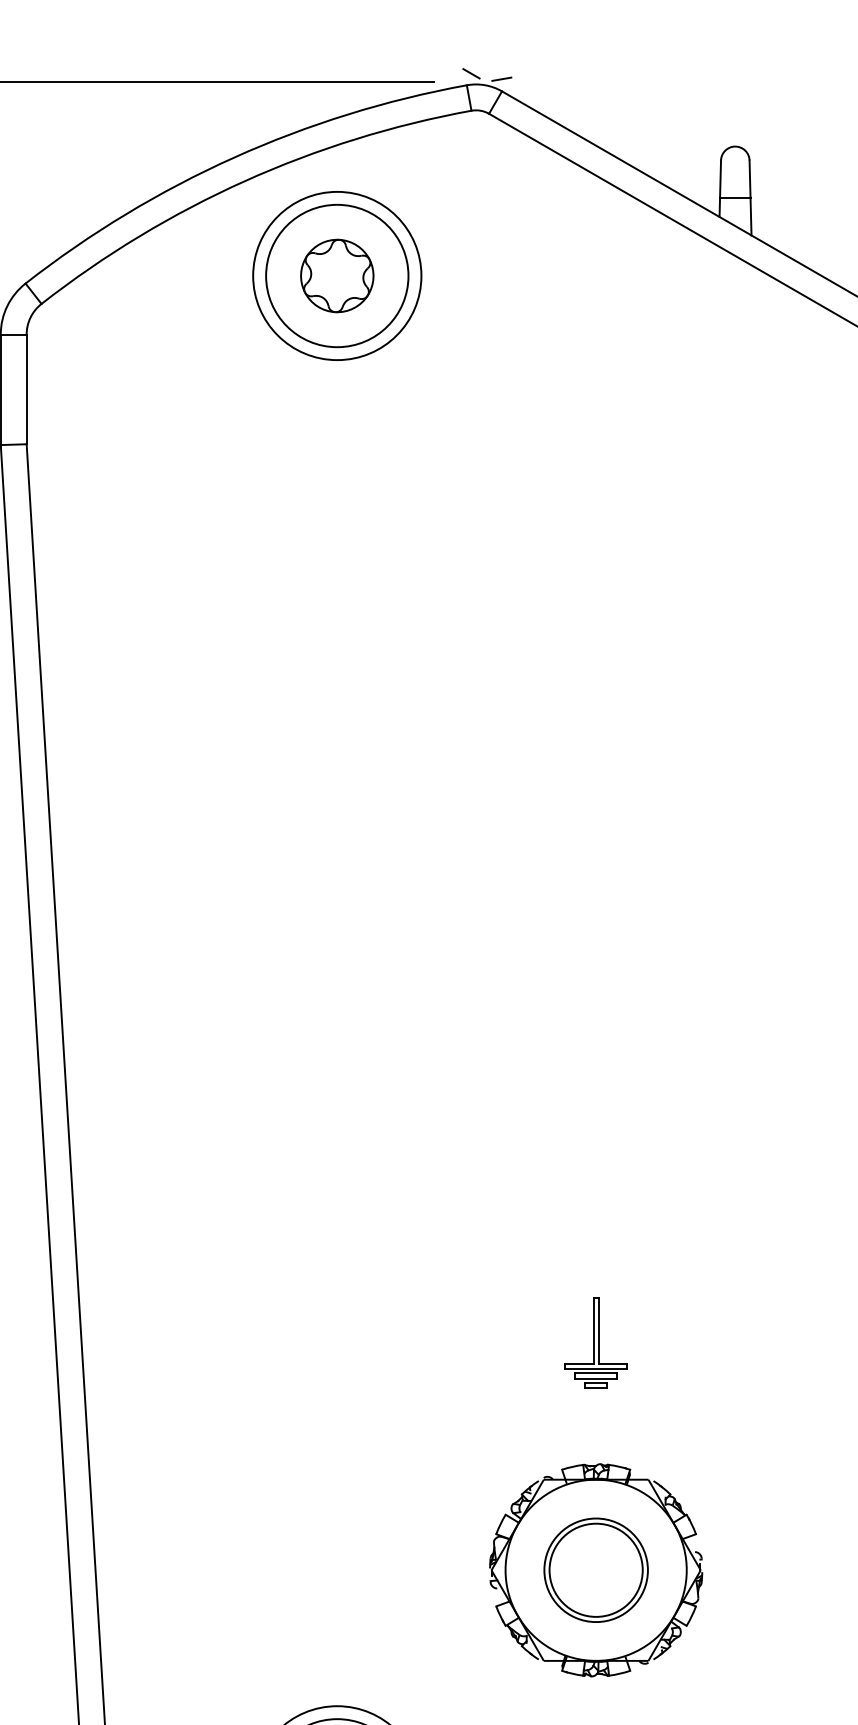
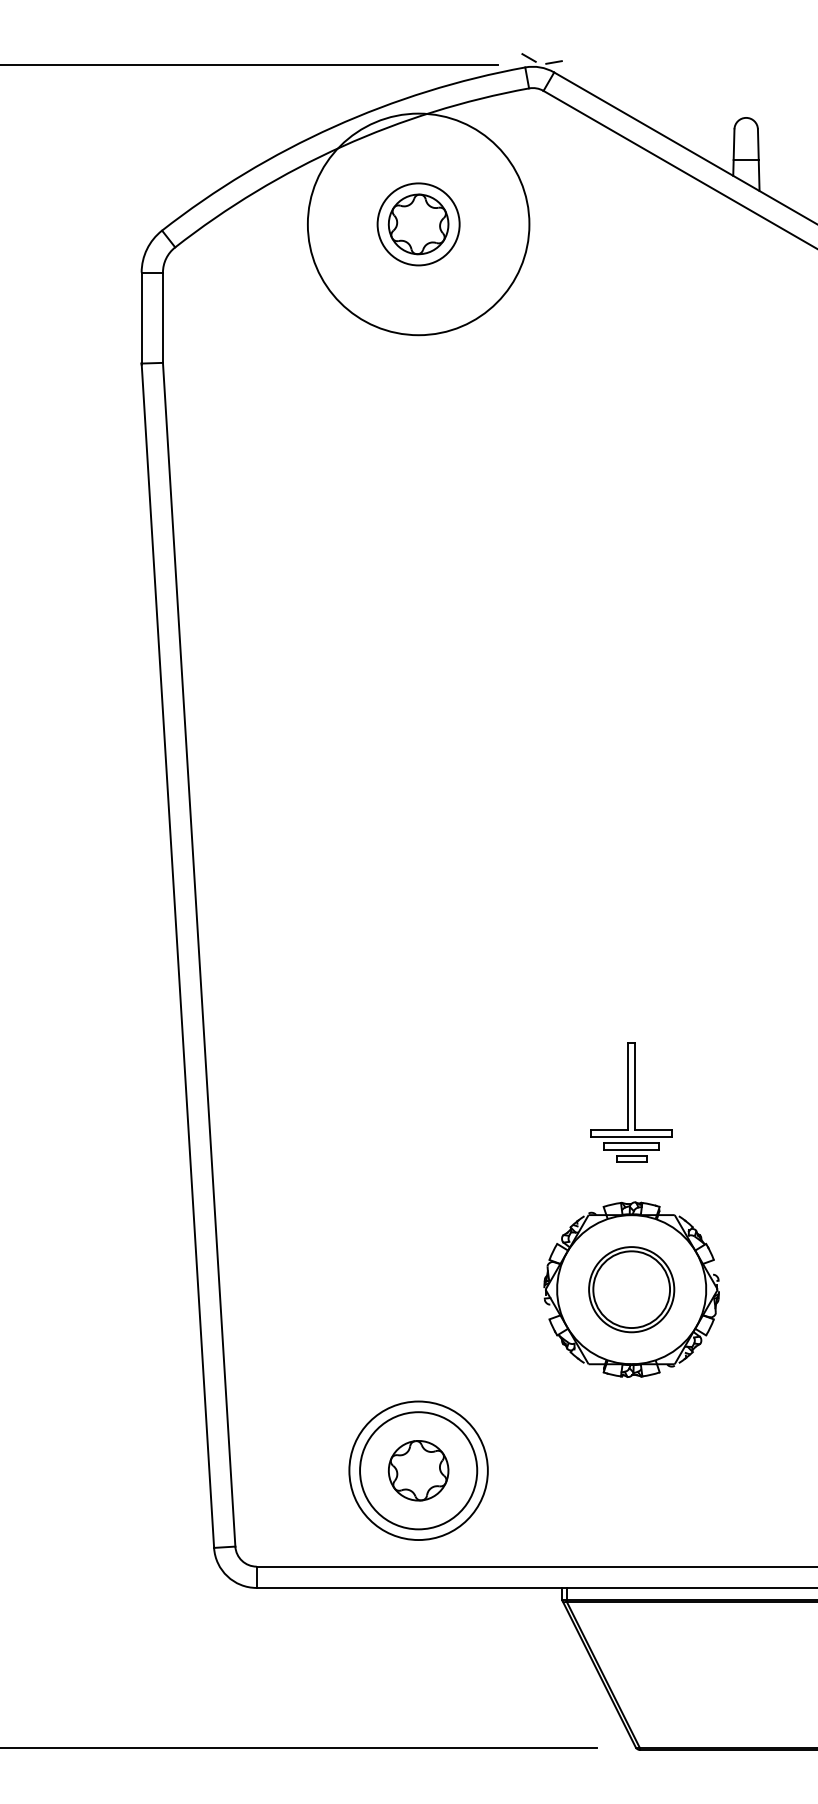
circle: (337, 276) -> (418, 224), size x0.7
circle: (337, 276) -> (418, 224), size x1.6
part: (595, 1342) -> (631, 1102), size x1.6

